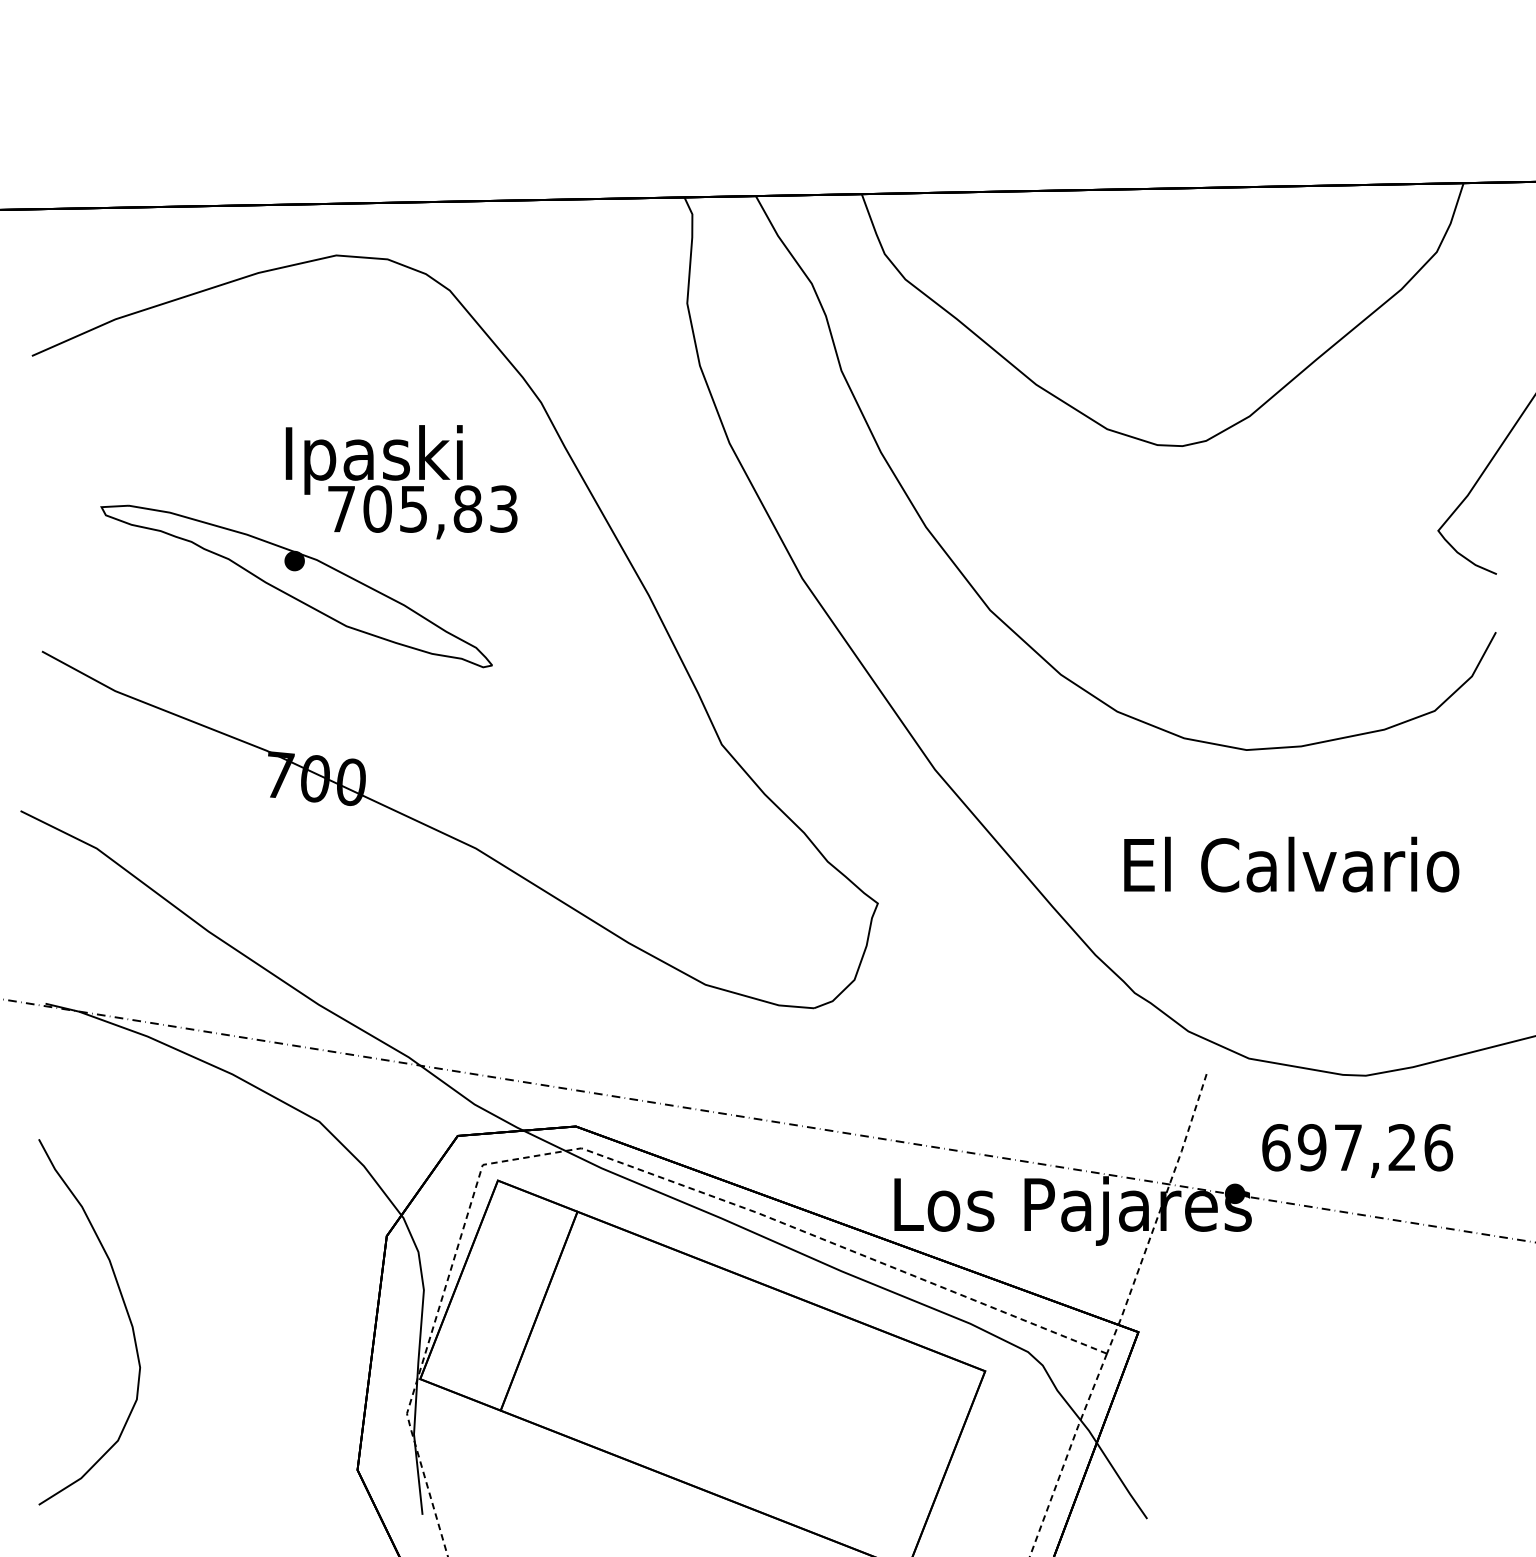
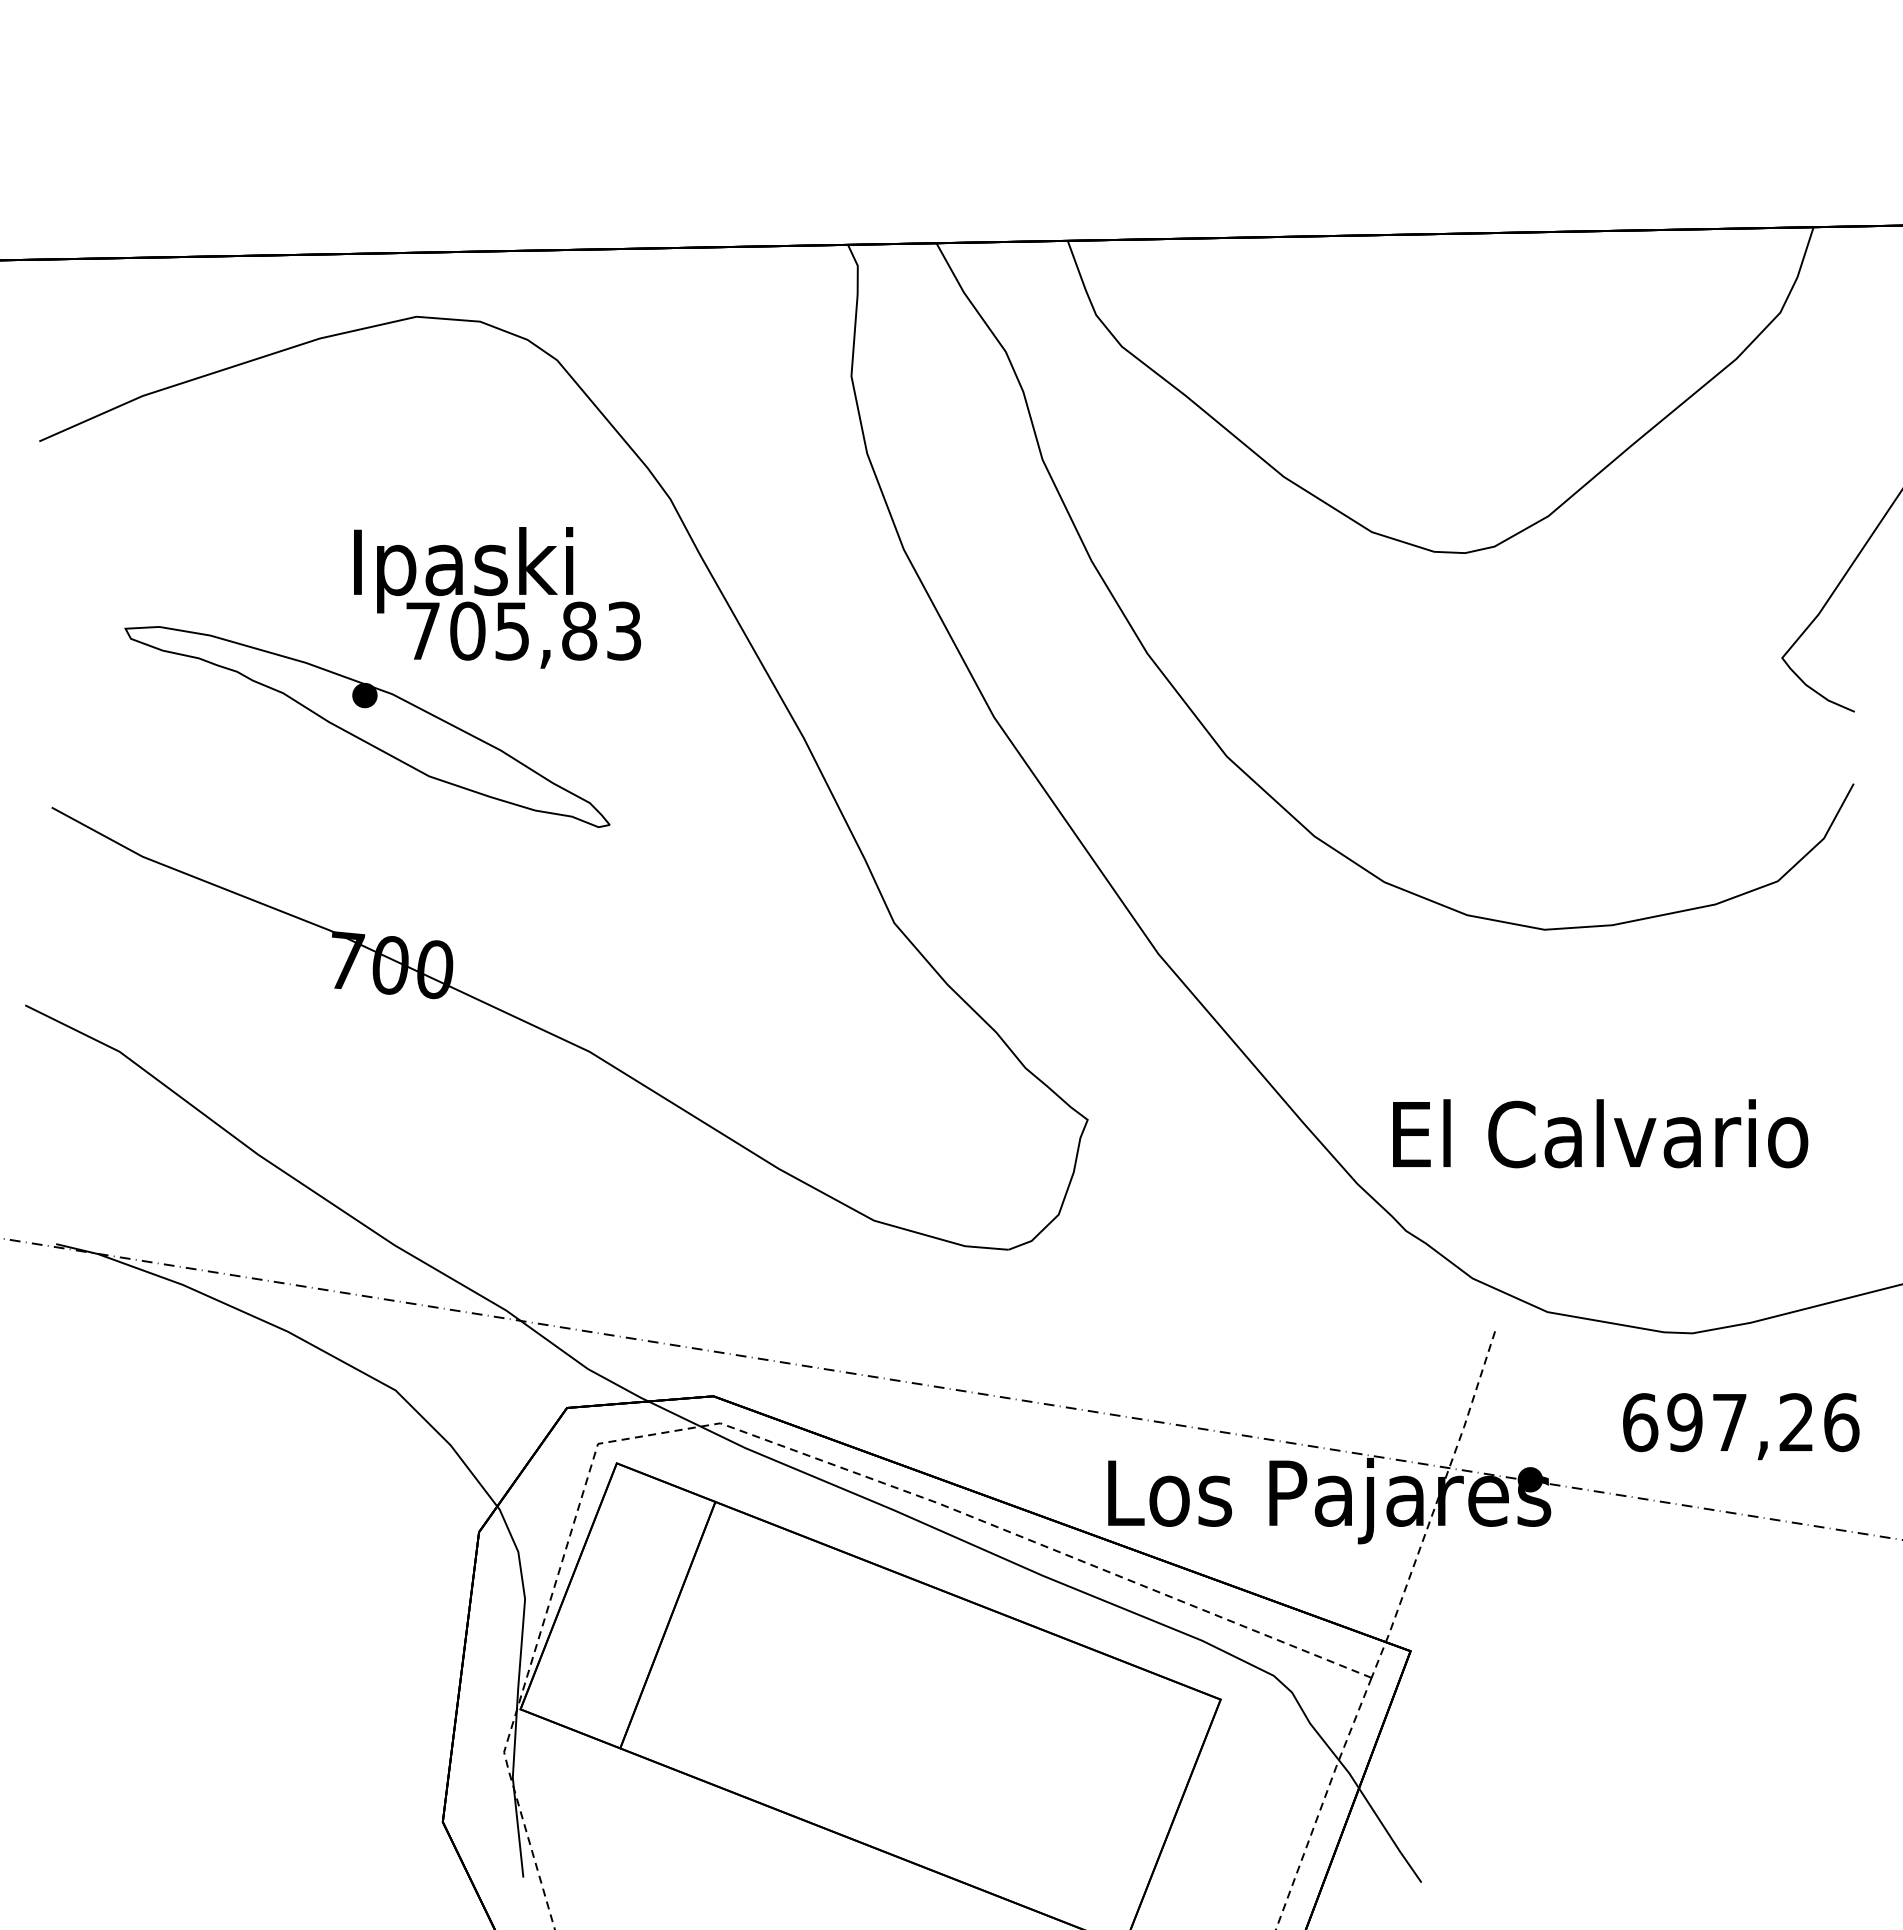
text: (1291, 864) -> (1600, 1133), moved
text: (1357, 1150) -> (1741, 1426), moved
curve: (125, 1309) -> (155, 1623), removed

